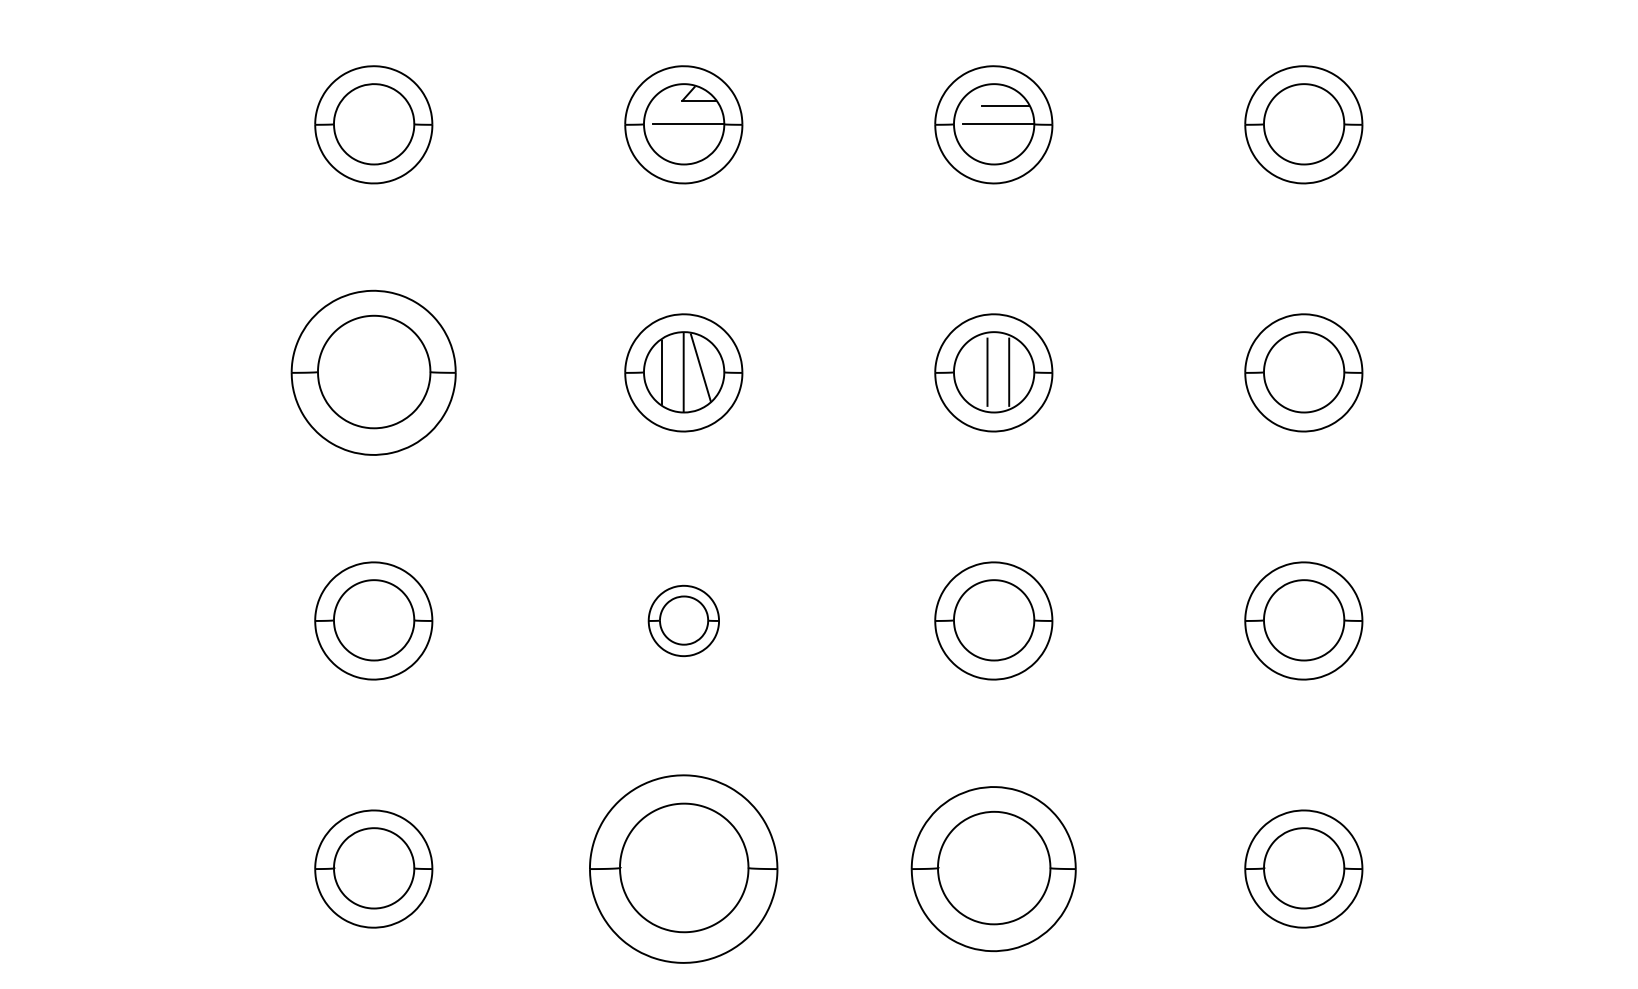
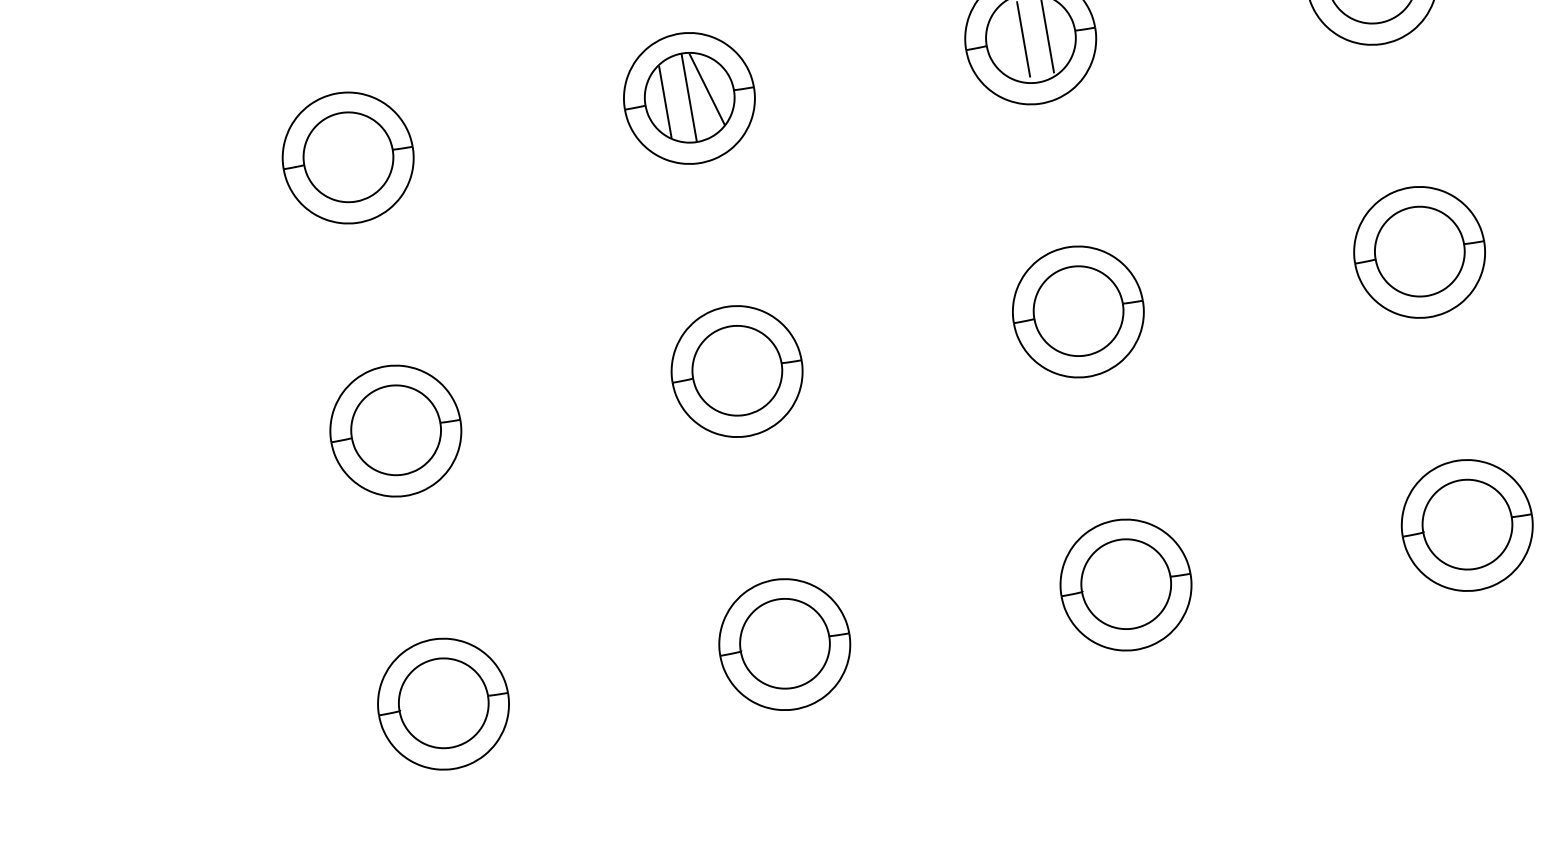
part: (373, 372) -> (347, 157), size x0.71
part: (683, 620) -> (736, 371), size x1.67
part: (683, 868) -> (784, 644), size x0.62
part: (993, 868) -> (1125, 584), size x0.71

